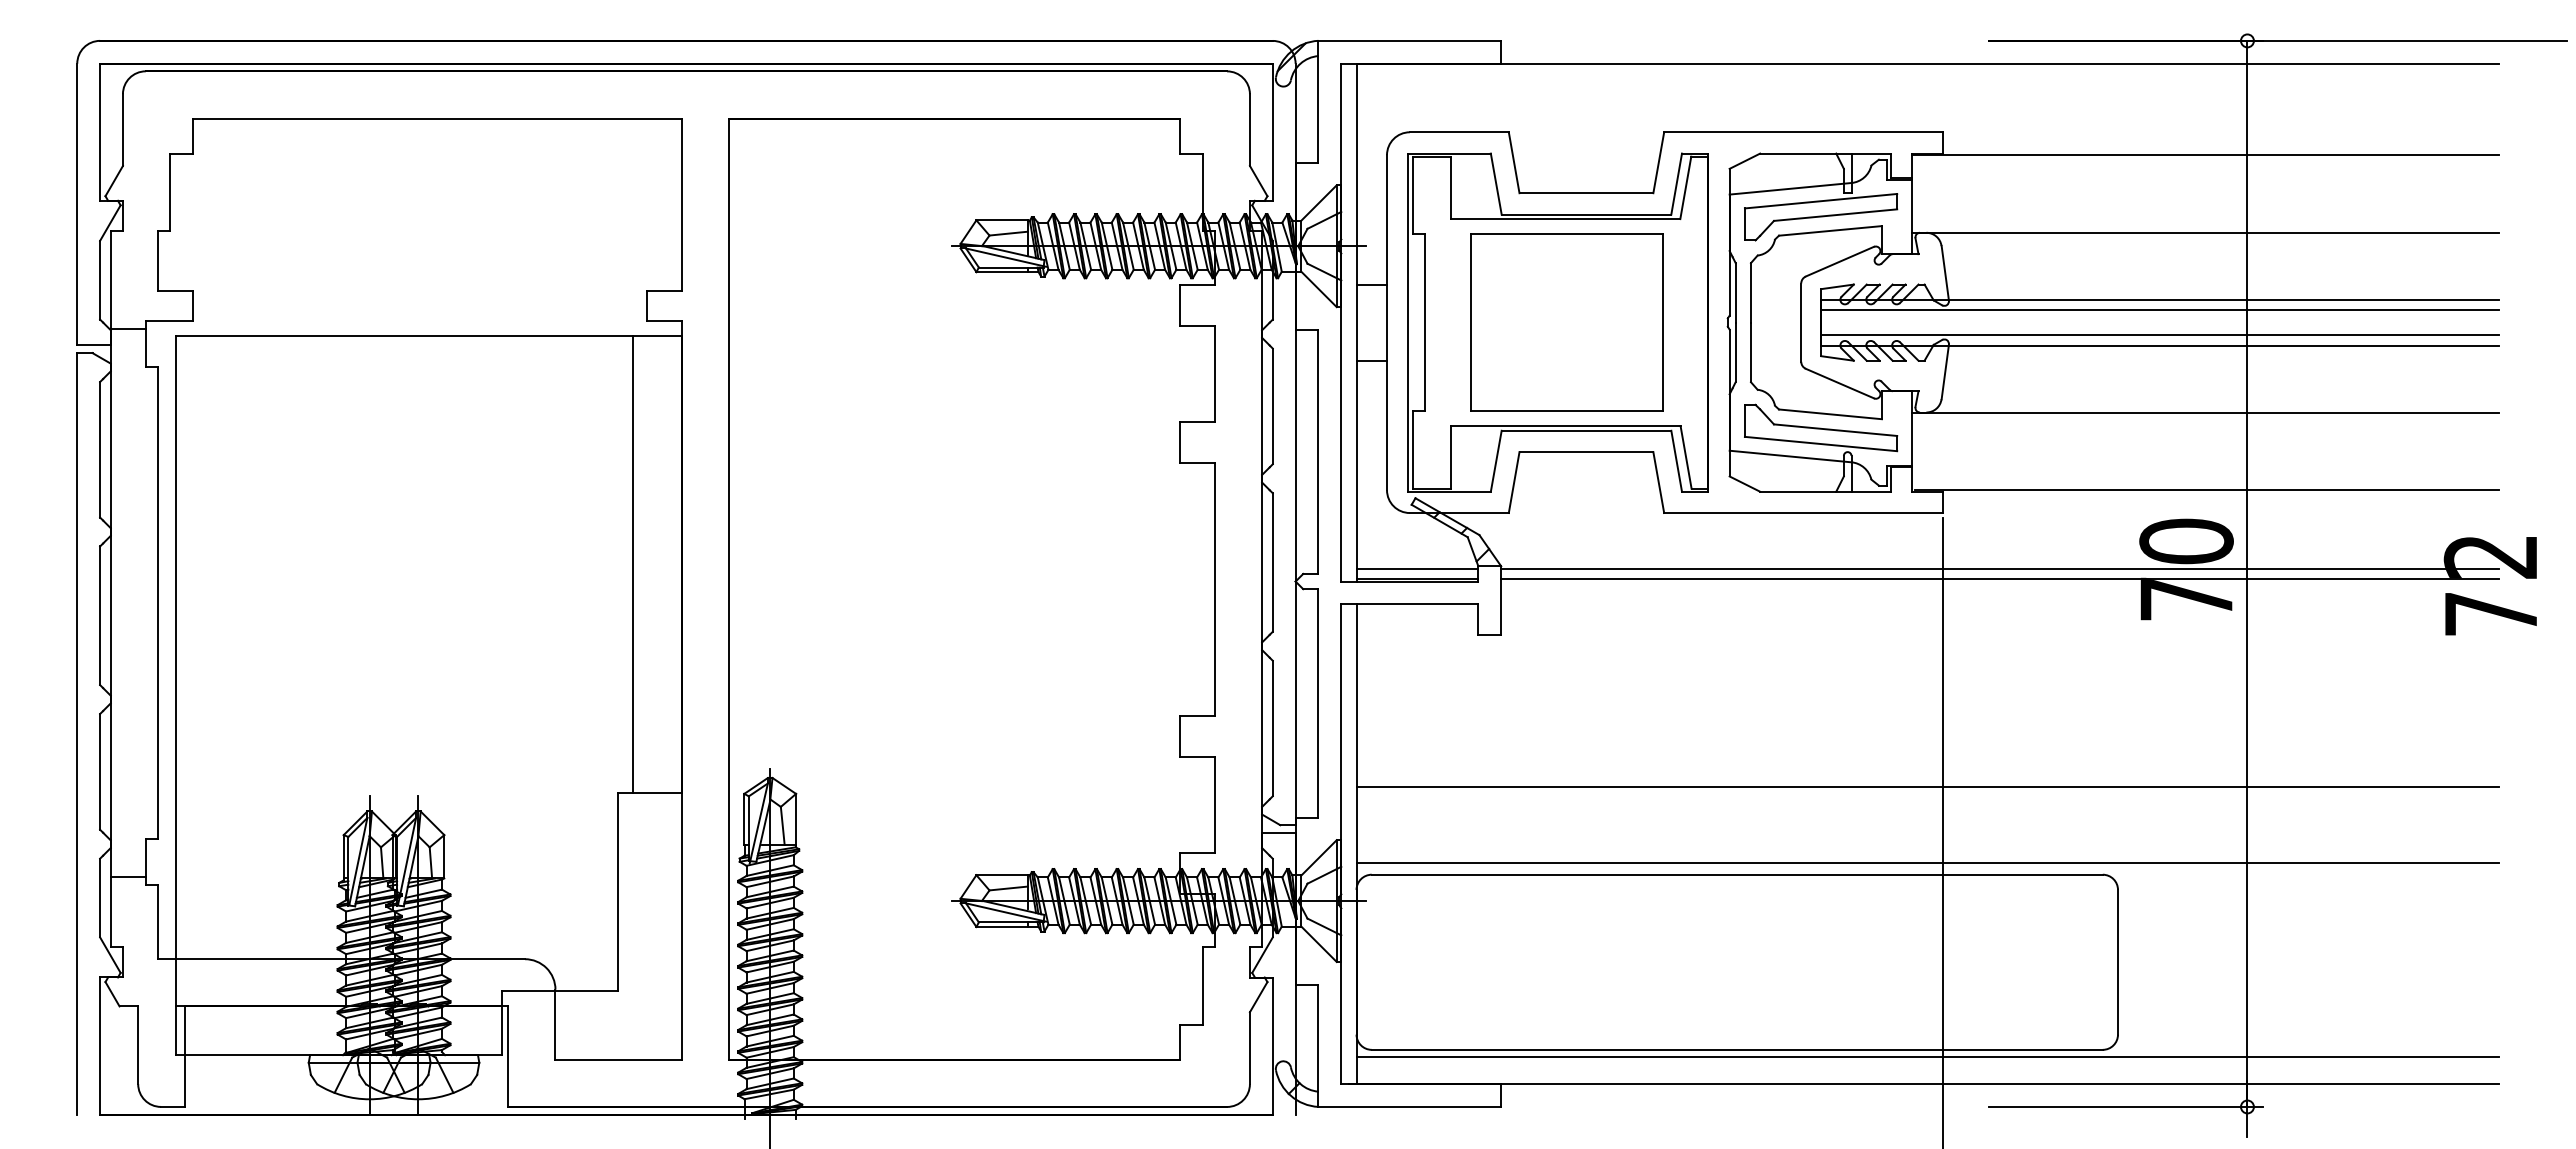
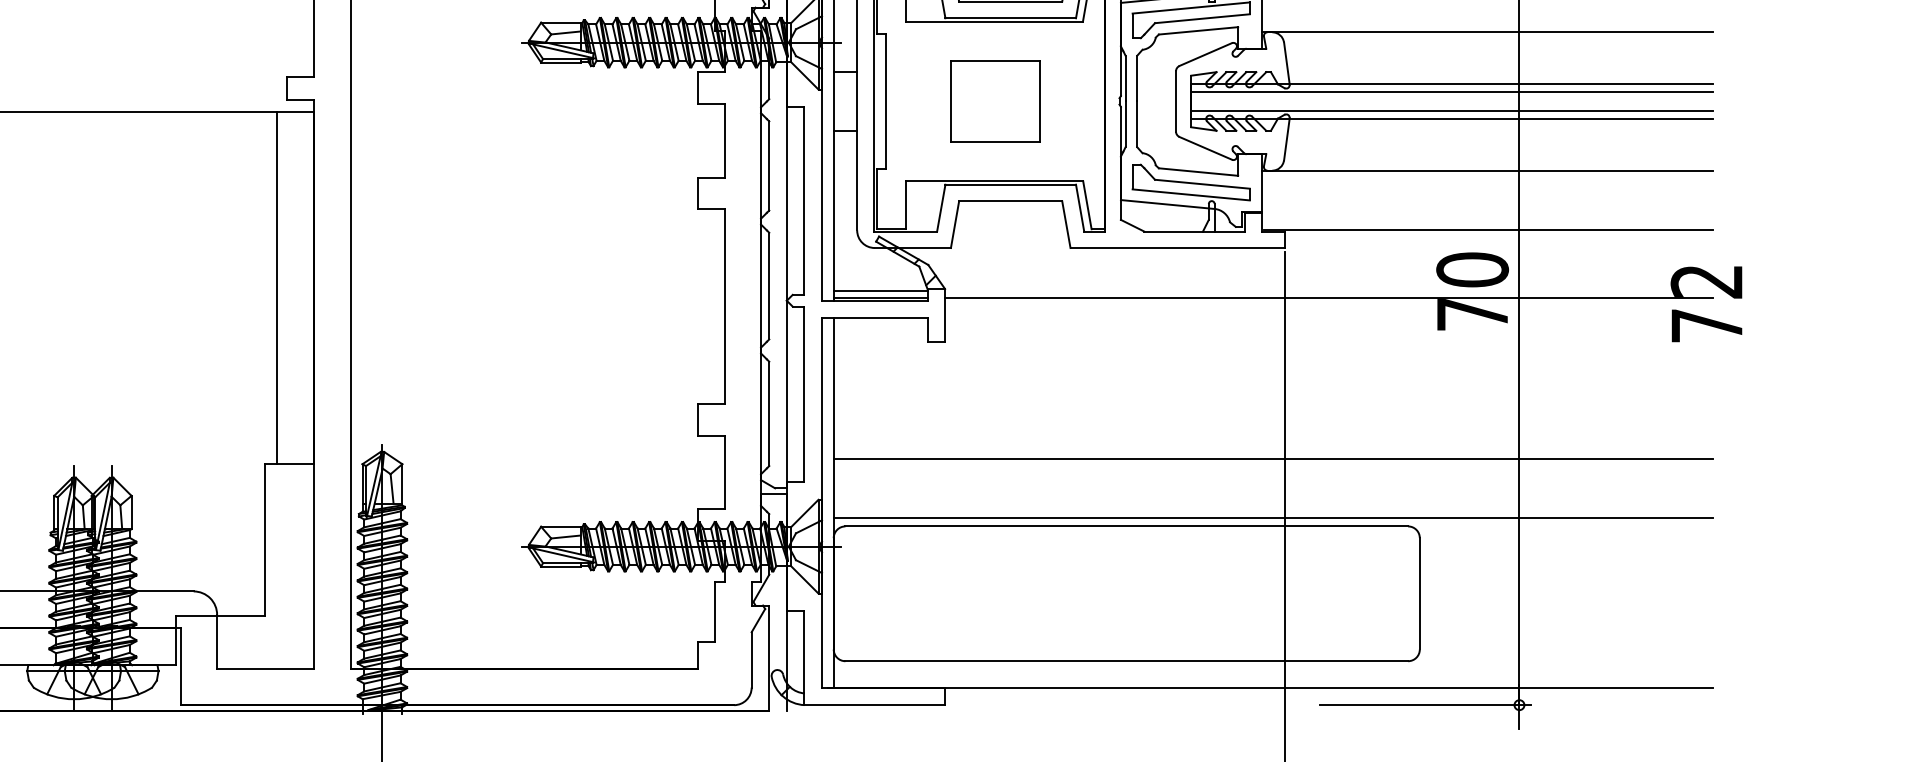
part: (1566, 322) -> (995, 101), size x0.6
line: (1999, 569) -> (1328, 291), removed
line: (1927, 1056) -> (1273, 666), removed

